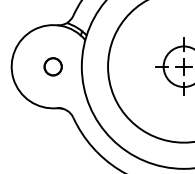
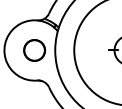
circle: (52, 66) -> (34, 50), size x1.67

